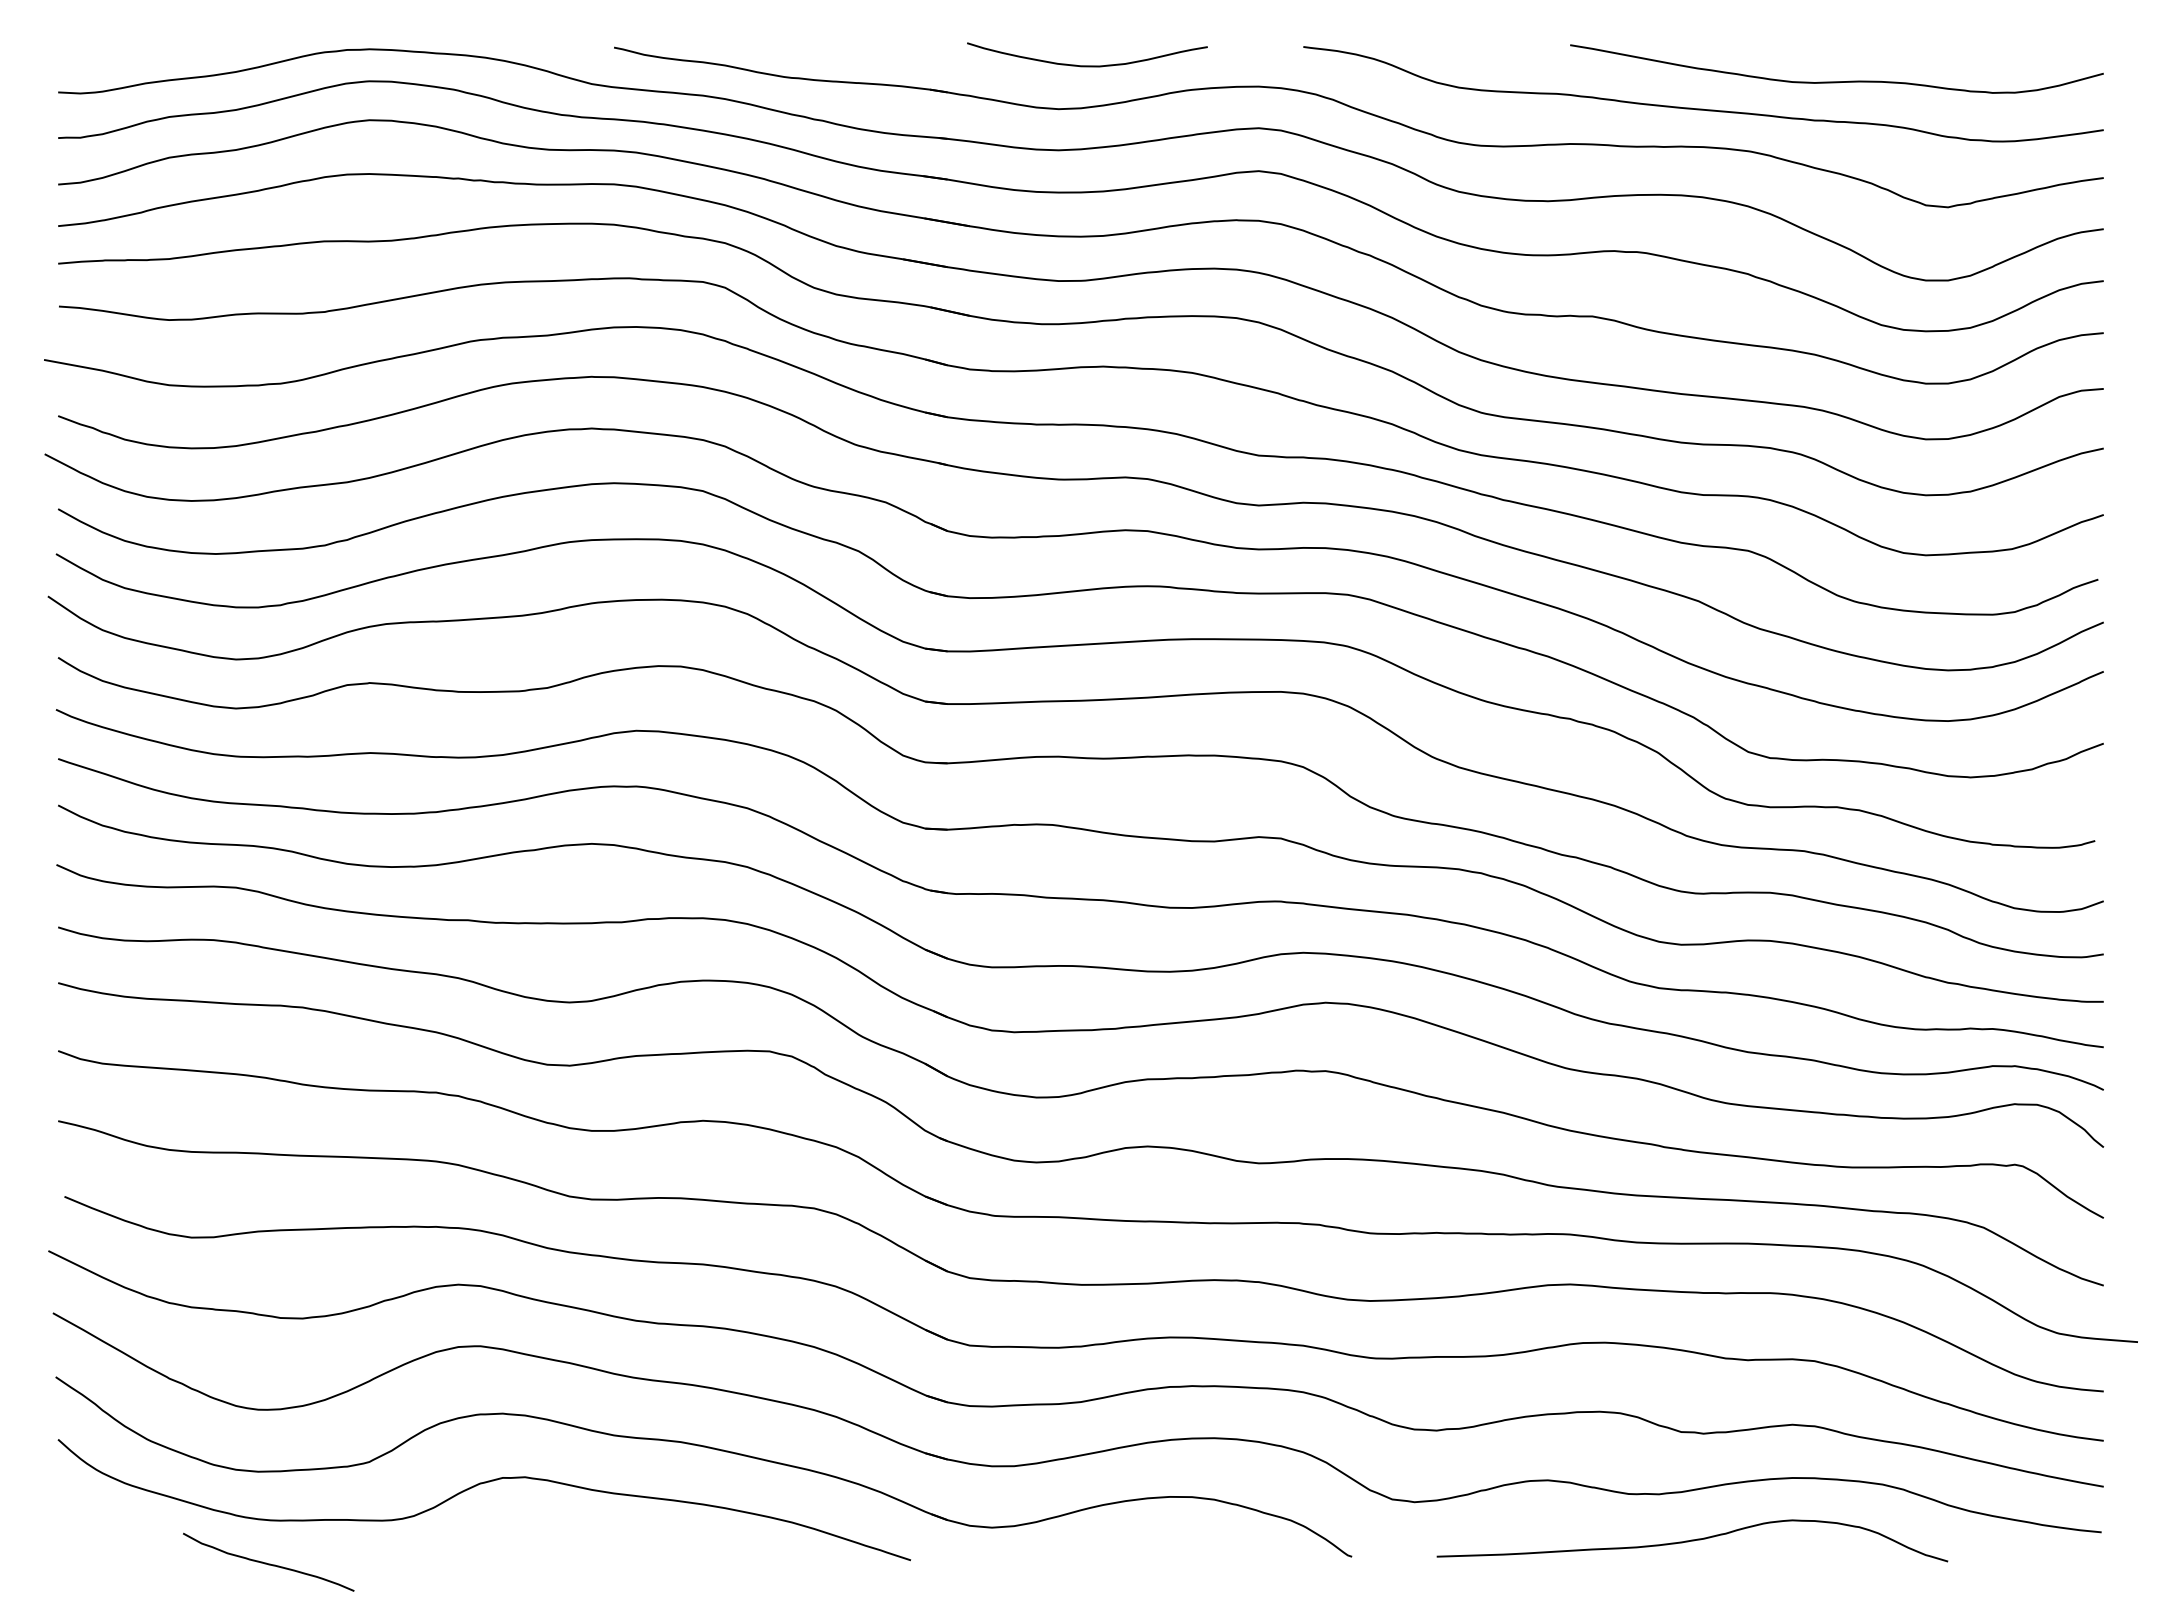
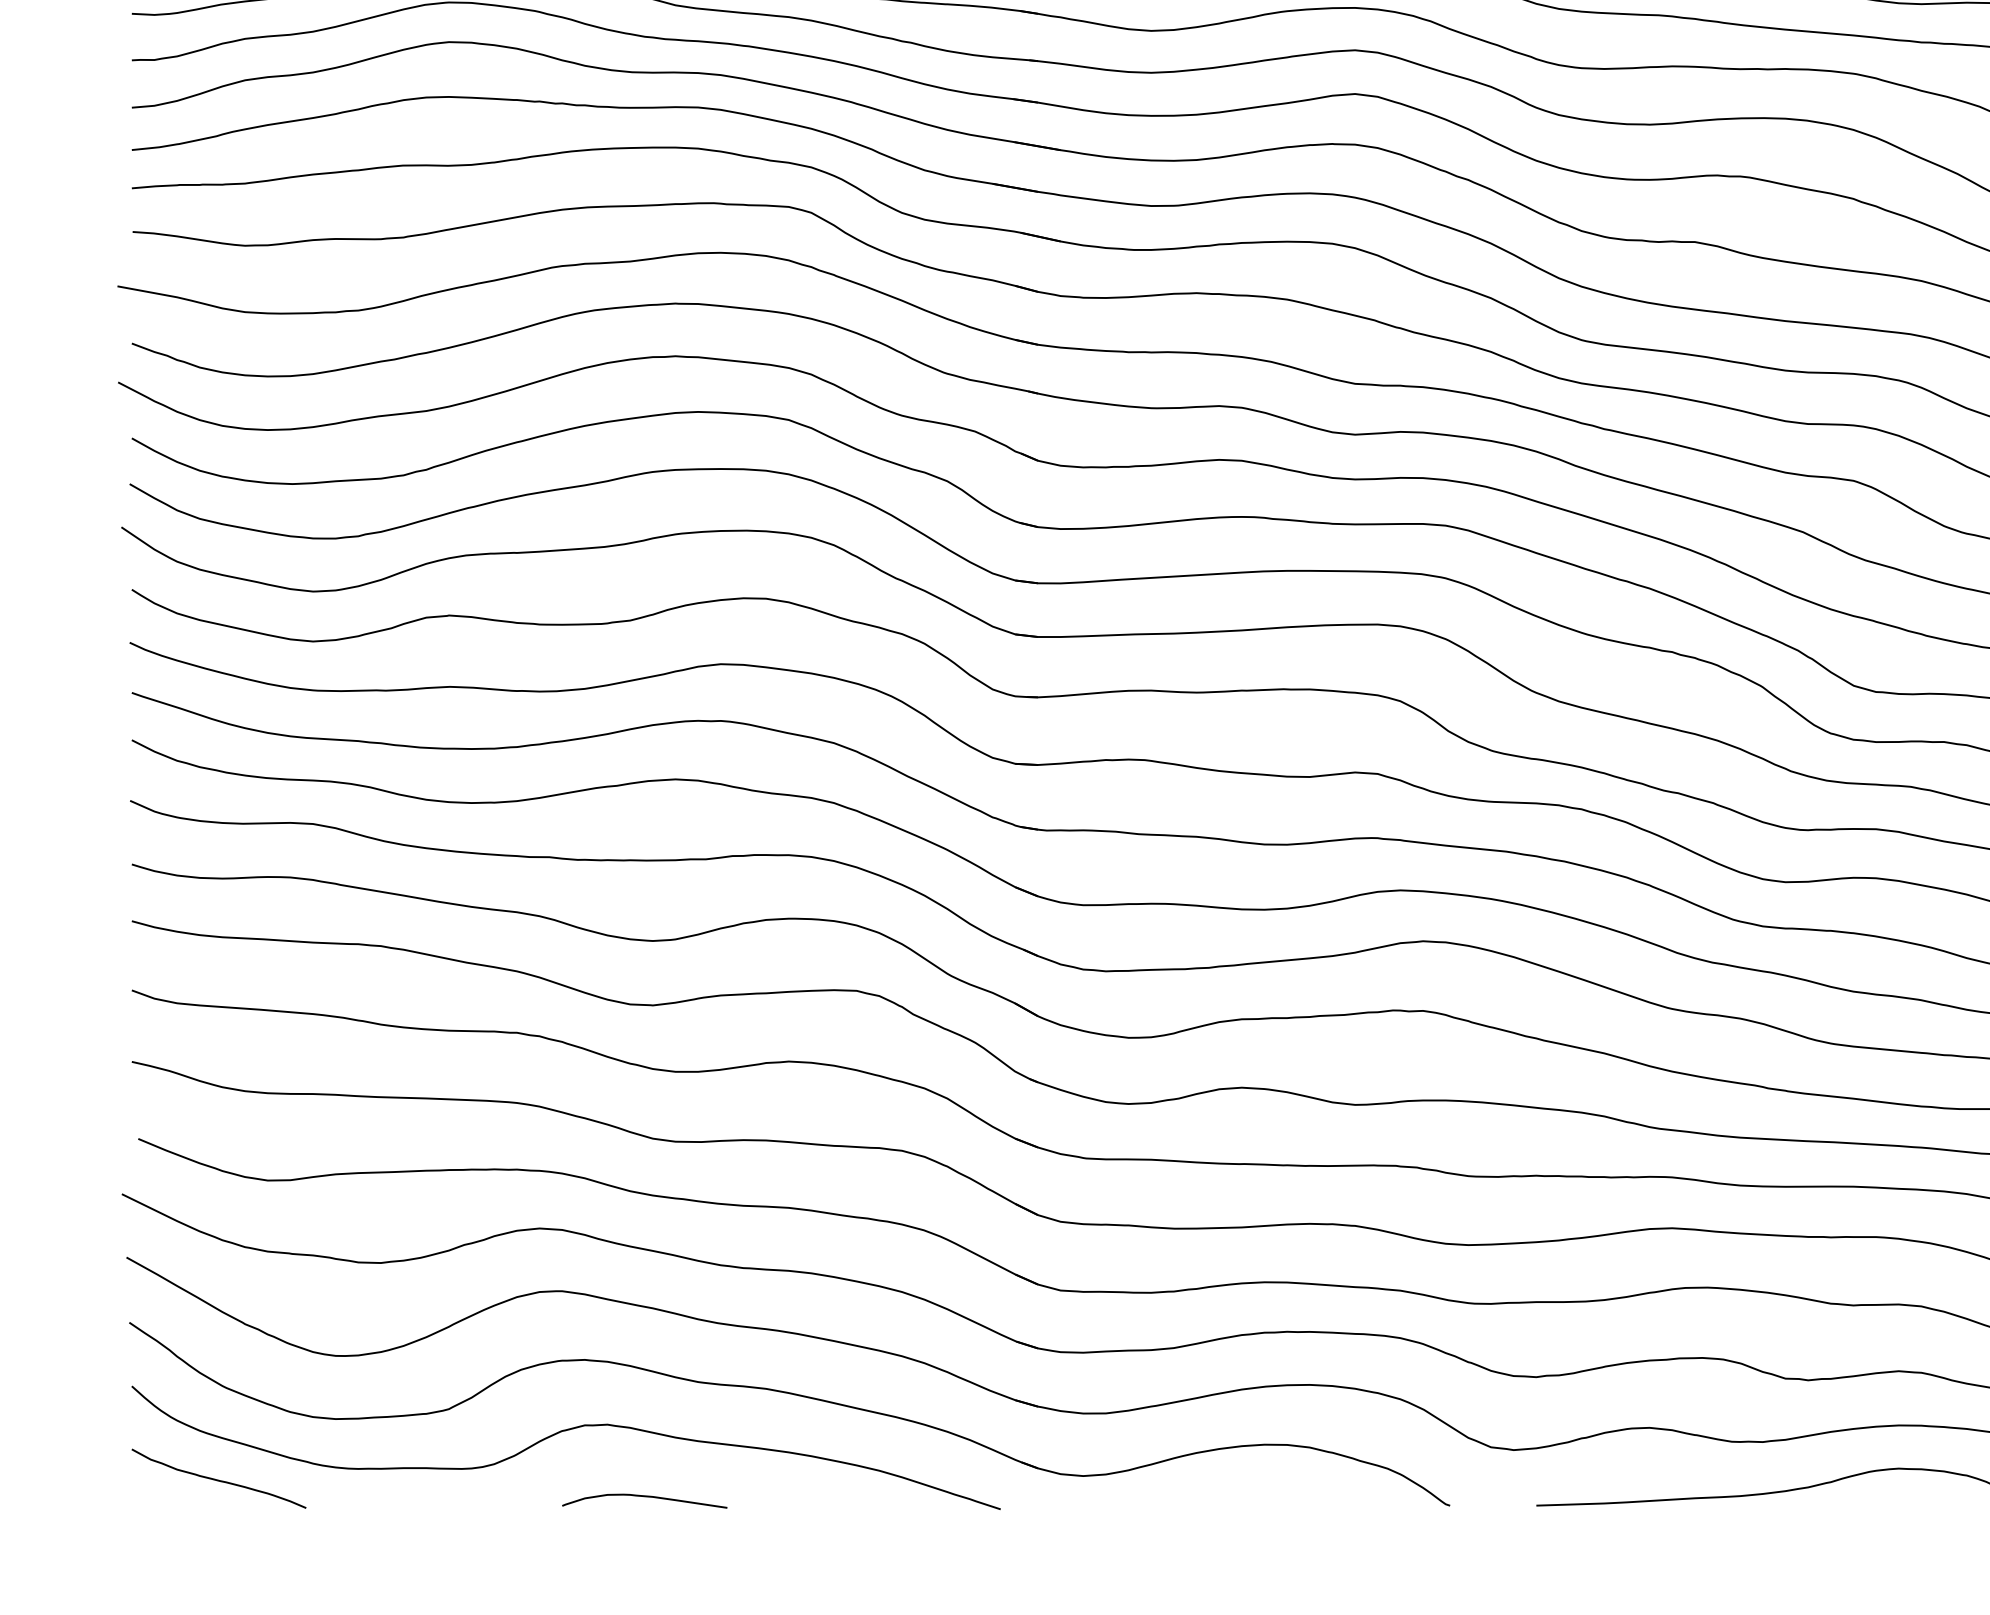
curve: (561, 1548) -> (644, 1497), added
curve: (268, 1563) -> (218, 1479), moved

